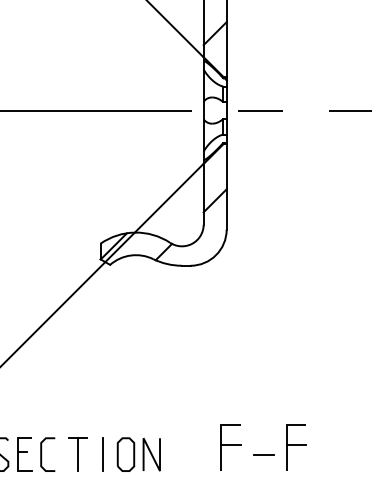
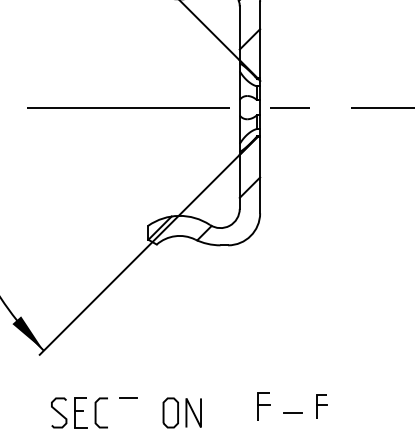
part: (230, 447) -> (263, 406), size x0.7
part: (295, 447) -> (321, 406), size x0.6
line: (78, 454) -> (128, 412), removed
line: (103, 454) -> (150, 412), removed

